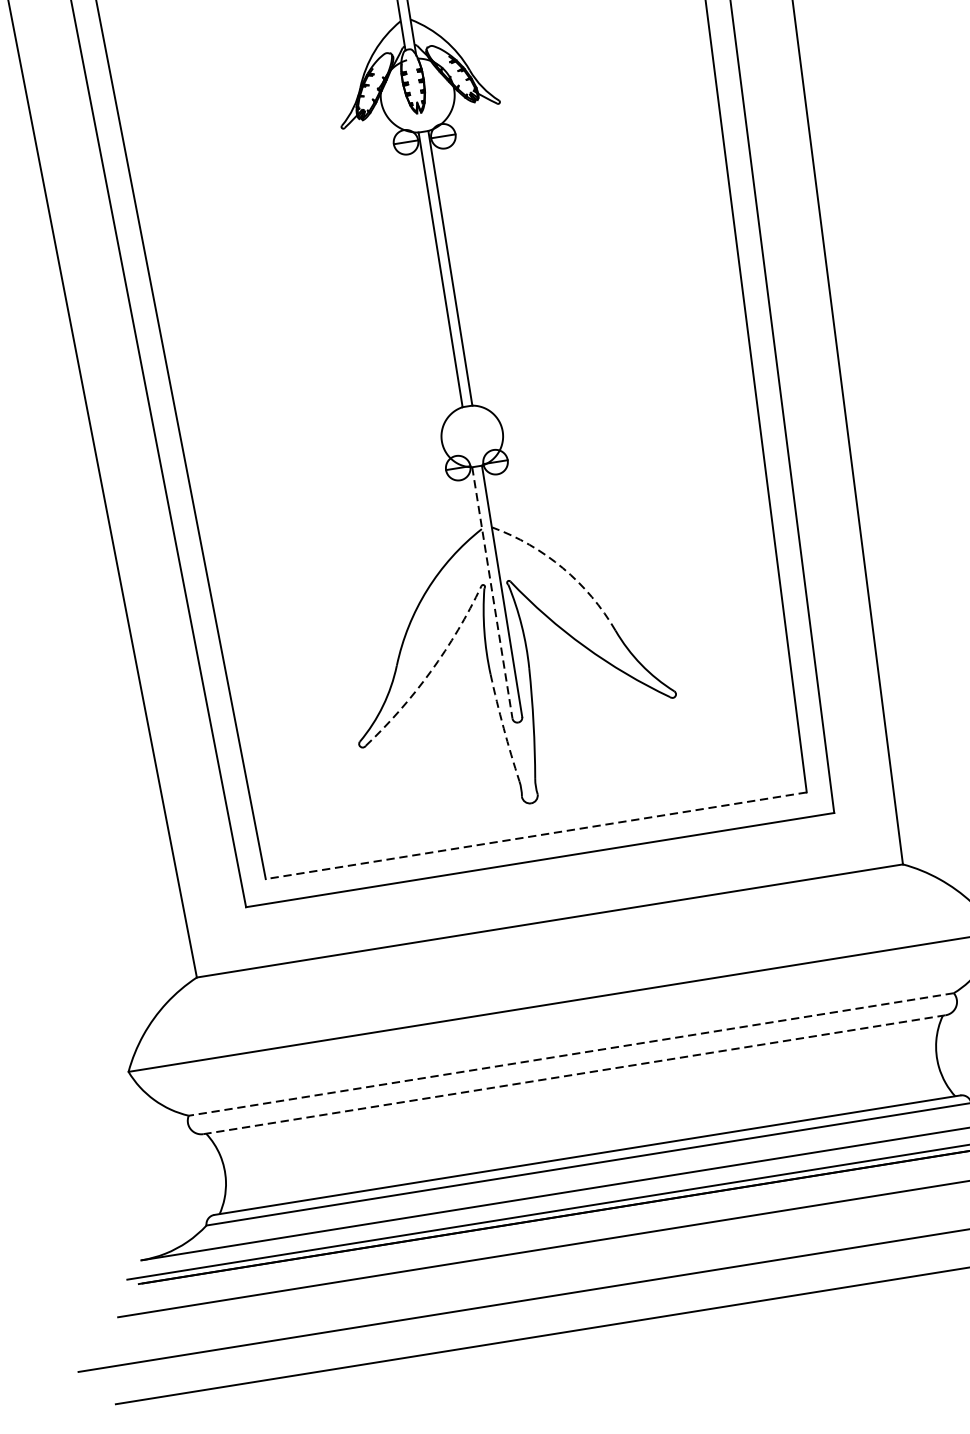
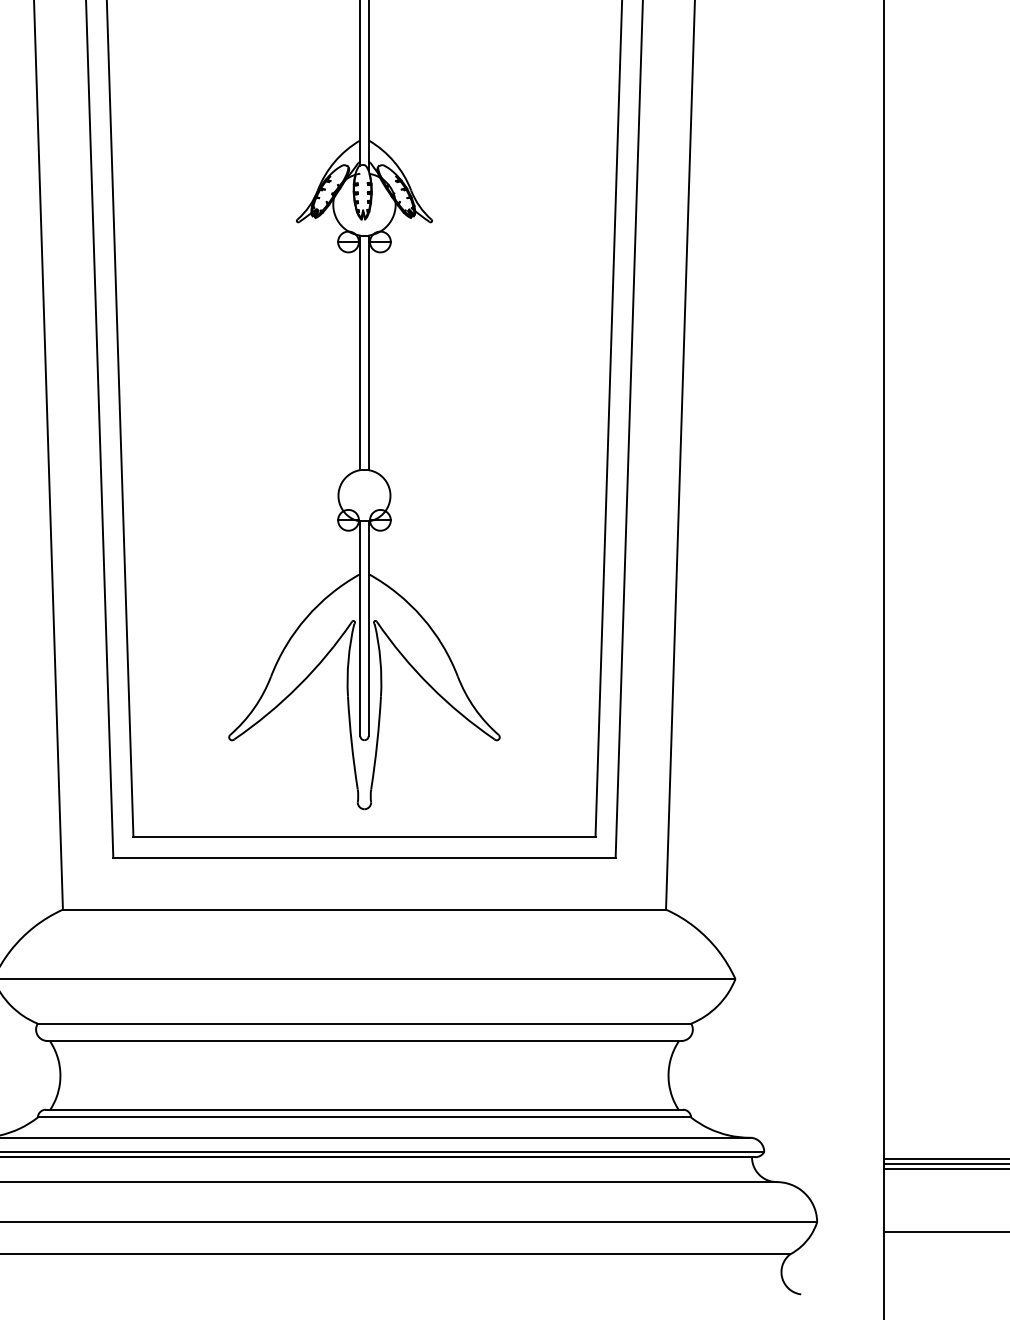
arc: (563, 568) -> (422, 617), dashed -> solid
line: (492, 593) -> (360, 629), dashed -> solid
arc: (430, 670) -> (298, 685), dashed -> solid
arc: (503, 727) -> (351, 742), dashed -> solid
line: (535, 835) -> (363, 836), dashed -> solid
line: (571, 1054) -> (364, 1023), dashed -> solid
line: (574, 1074) -> (364, 1040), dashed -> solid

